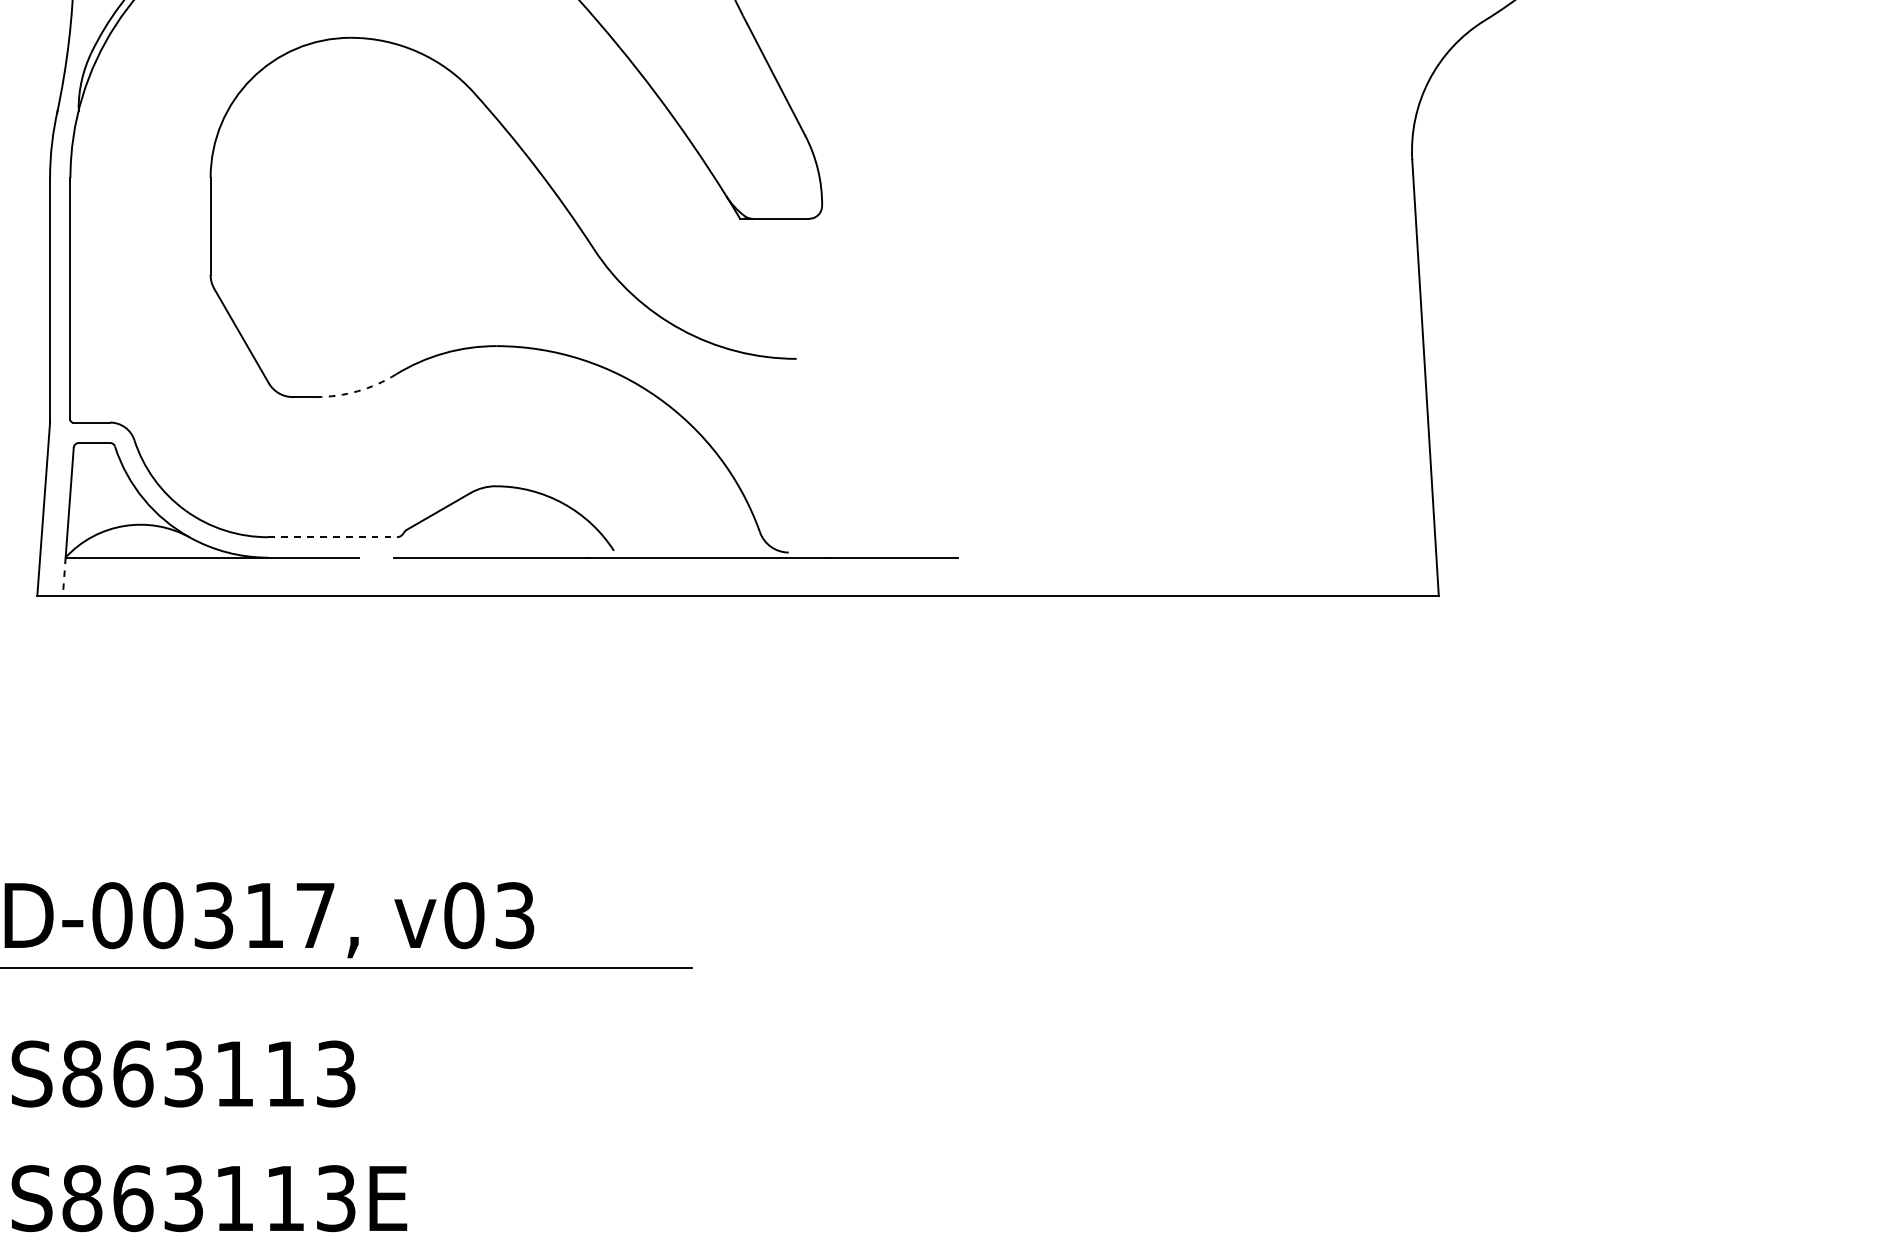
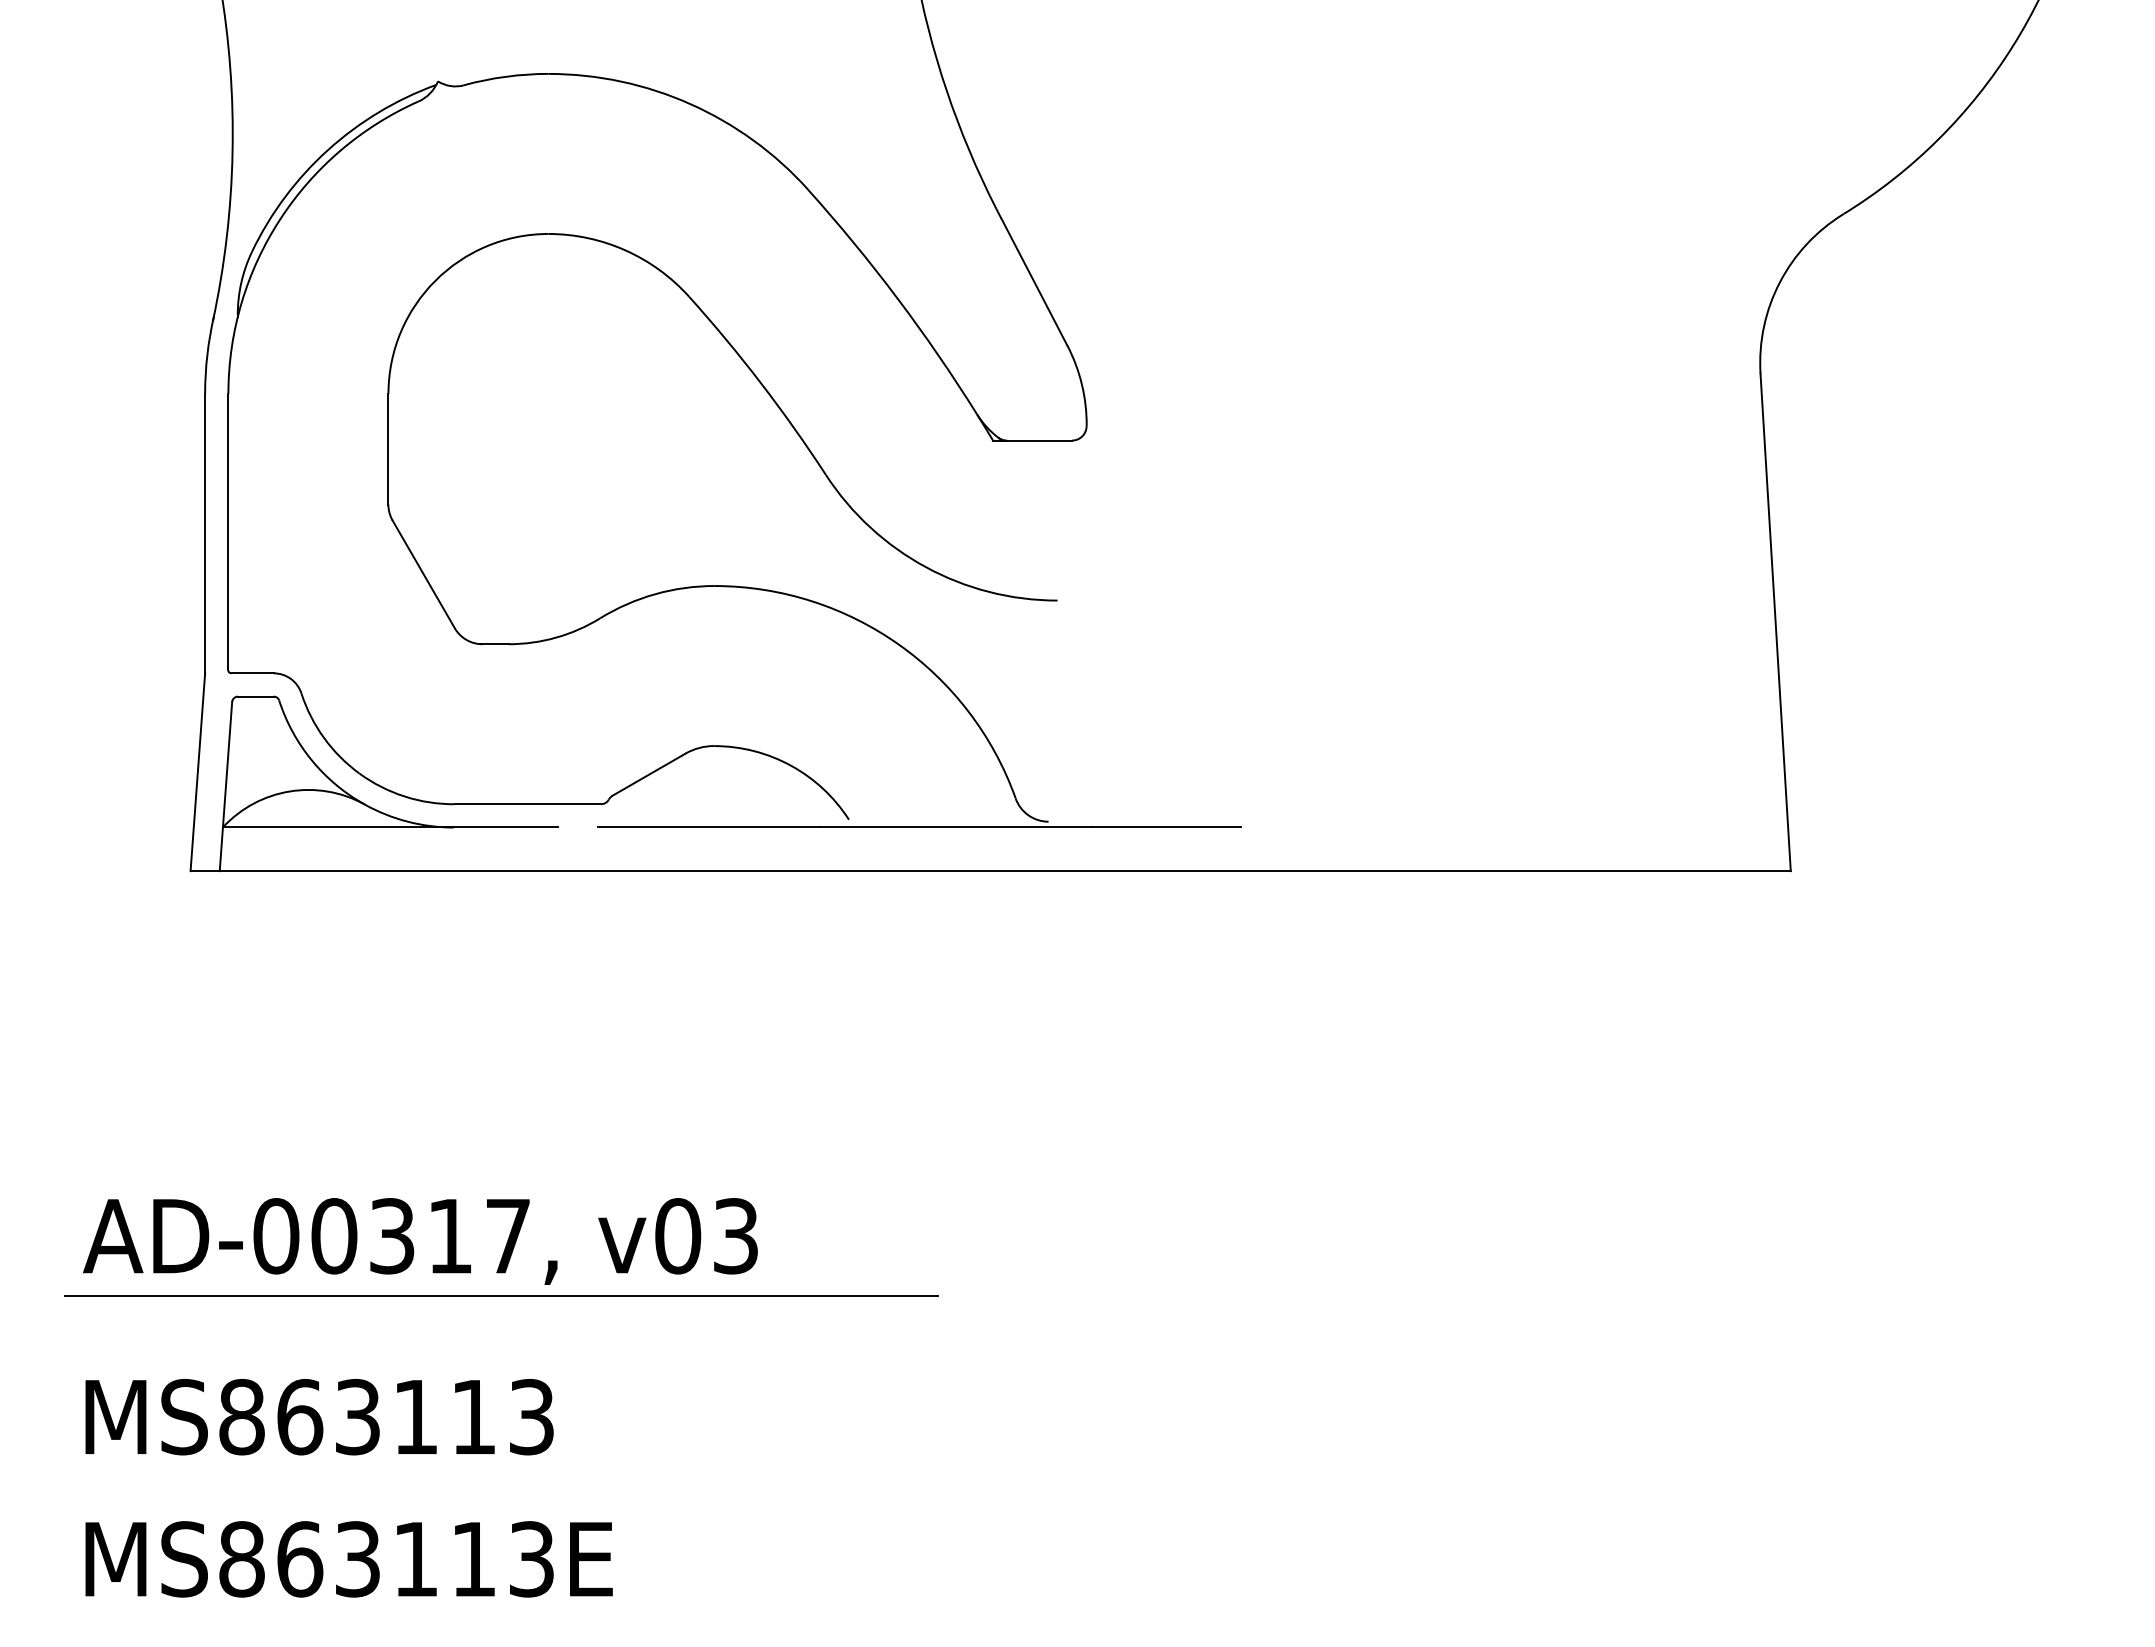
arc: (357, 391) -> (556, 637), dashed -> solid
line: (333, 537) -> (528, 804), dashed -> solid
line: (64, 576) -> (221, 849), dashed -> solid

